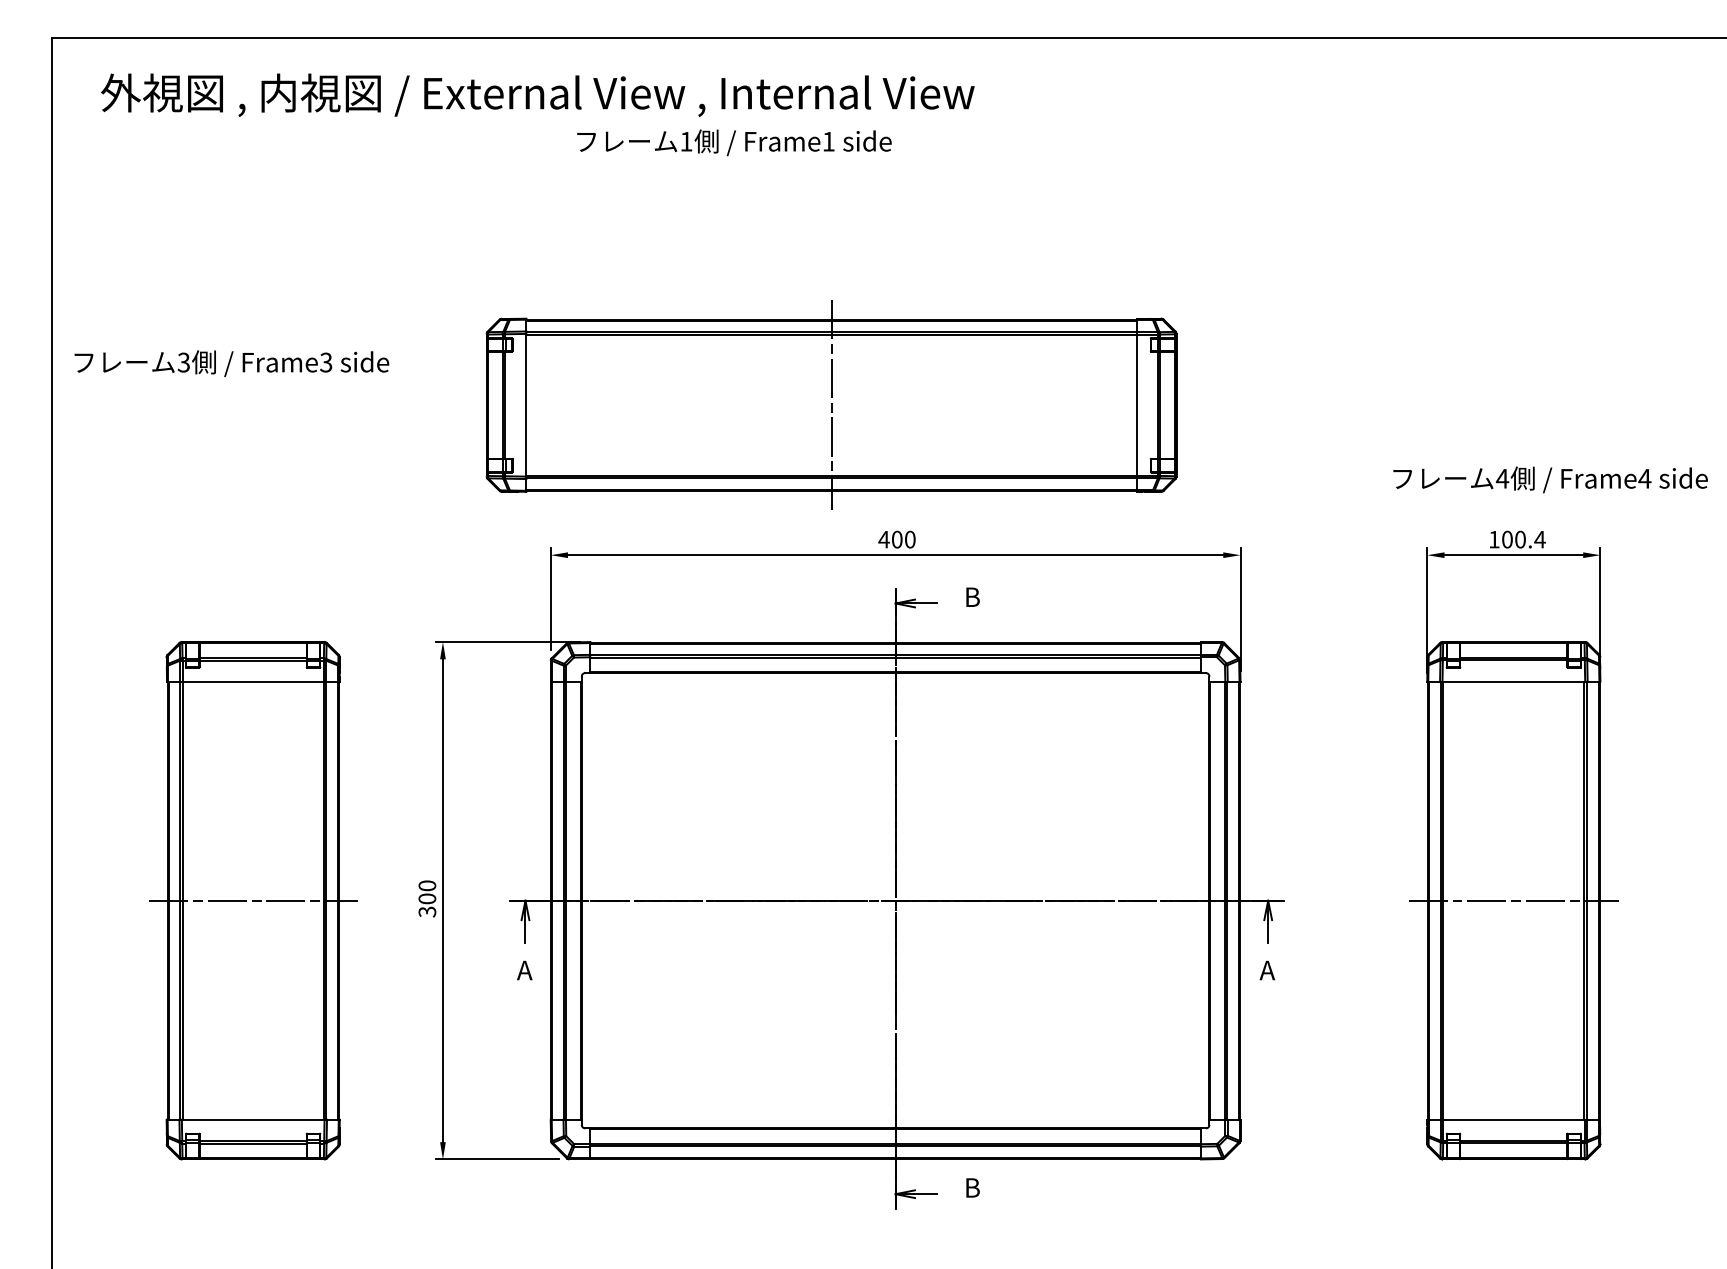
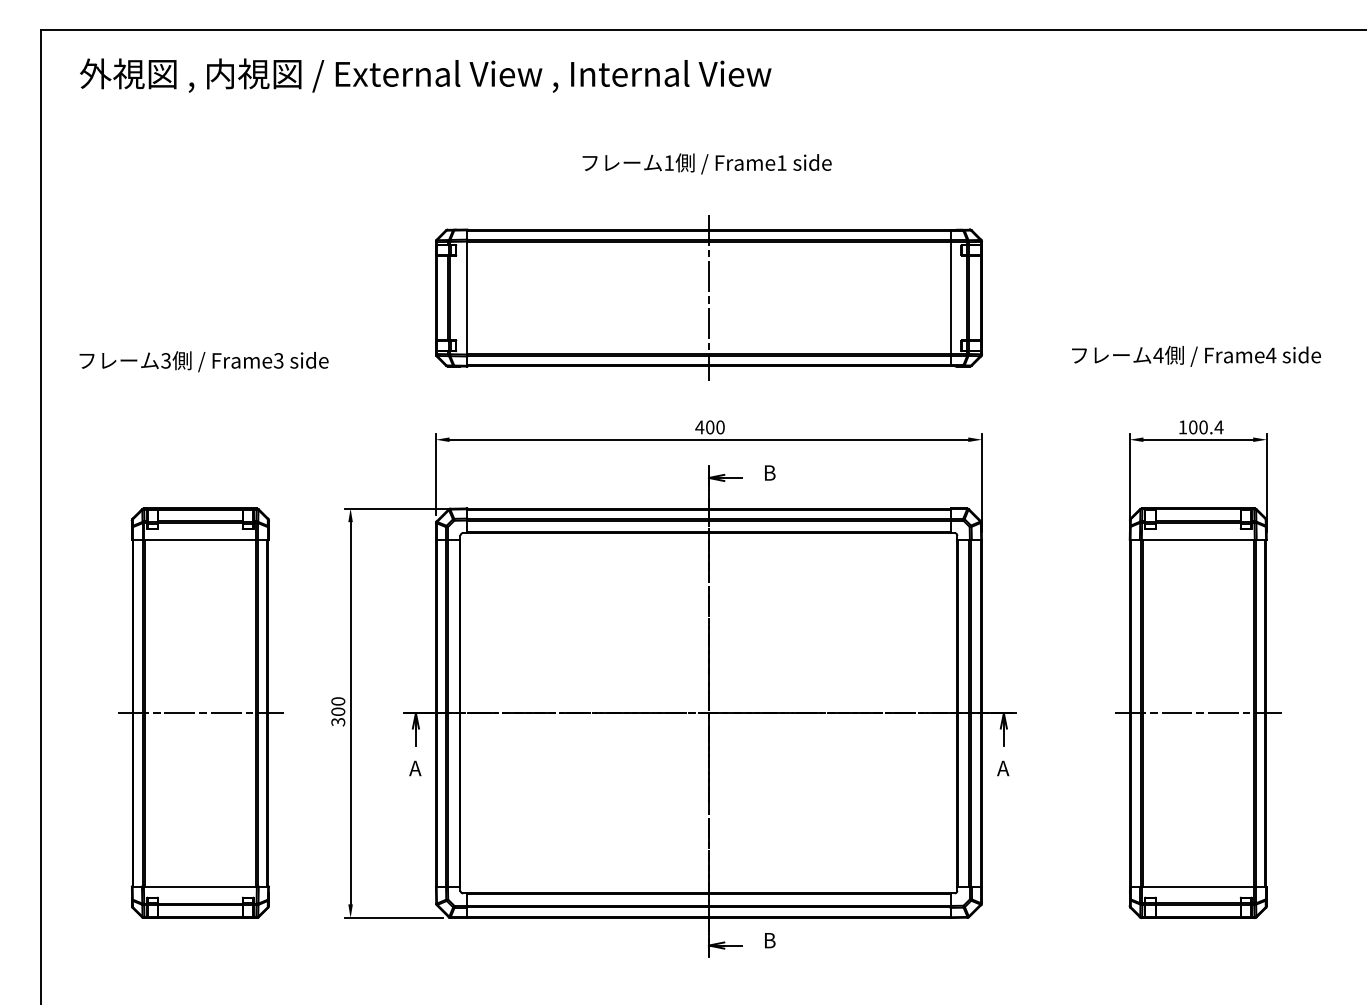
text: (734, 142) -> (707, 163), moved
text: (231, 363) -> (203, 361), moved
part: (831, 404) -> (708, 297), moved
text: (1550, 479) -> (1196, 356), moved

